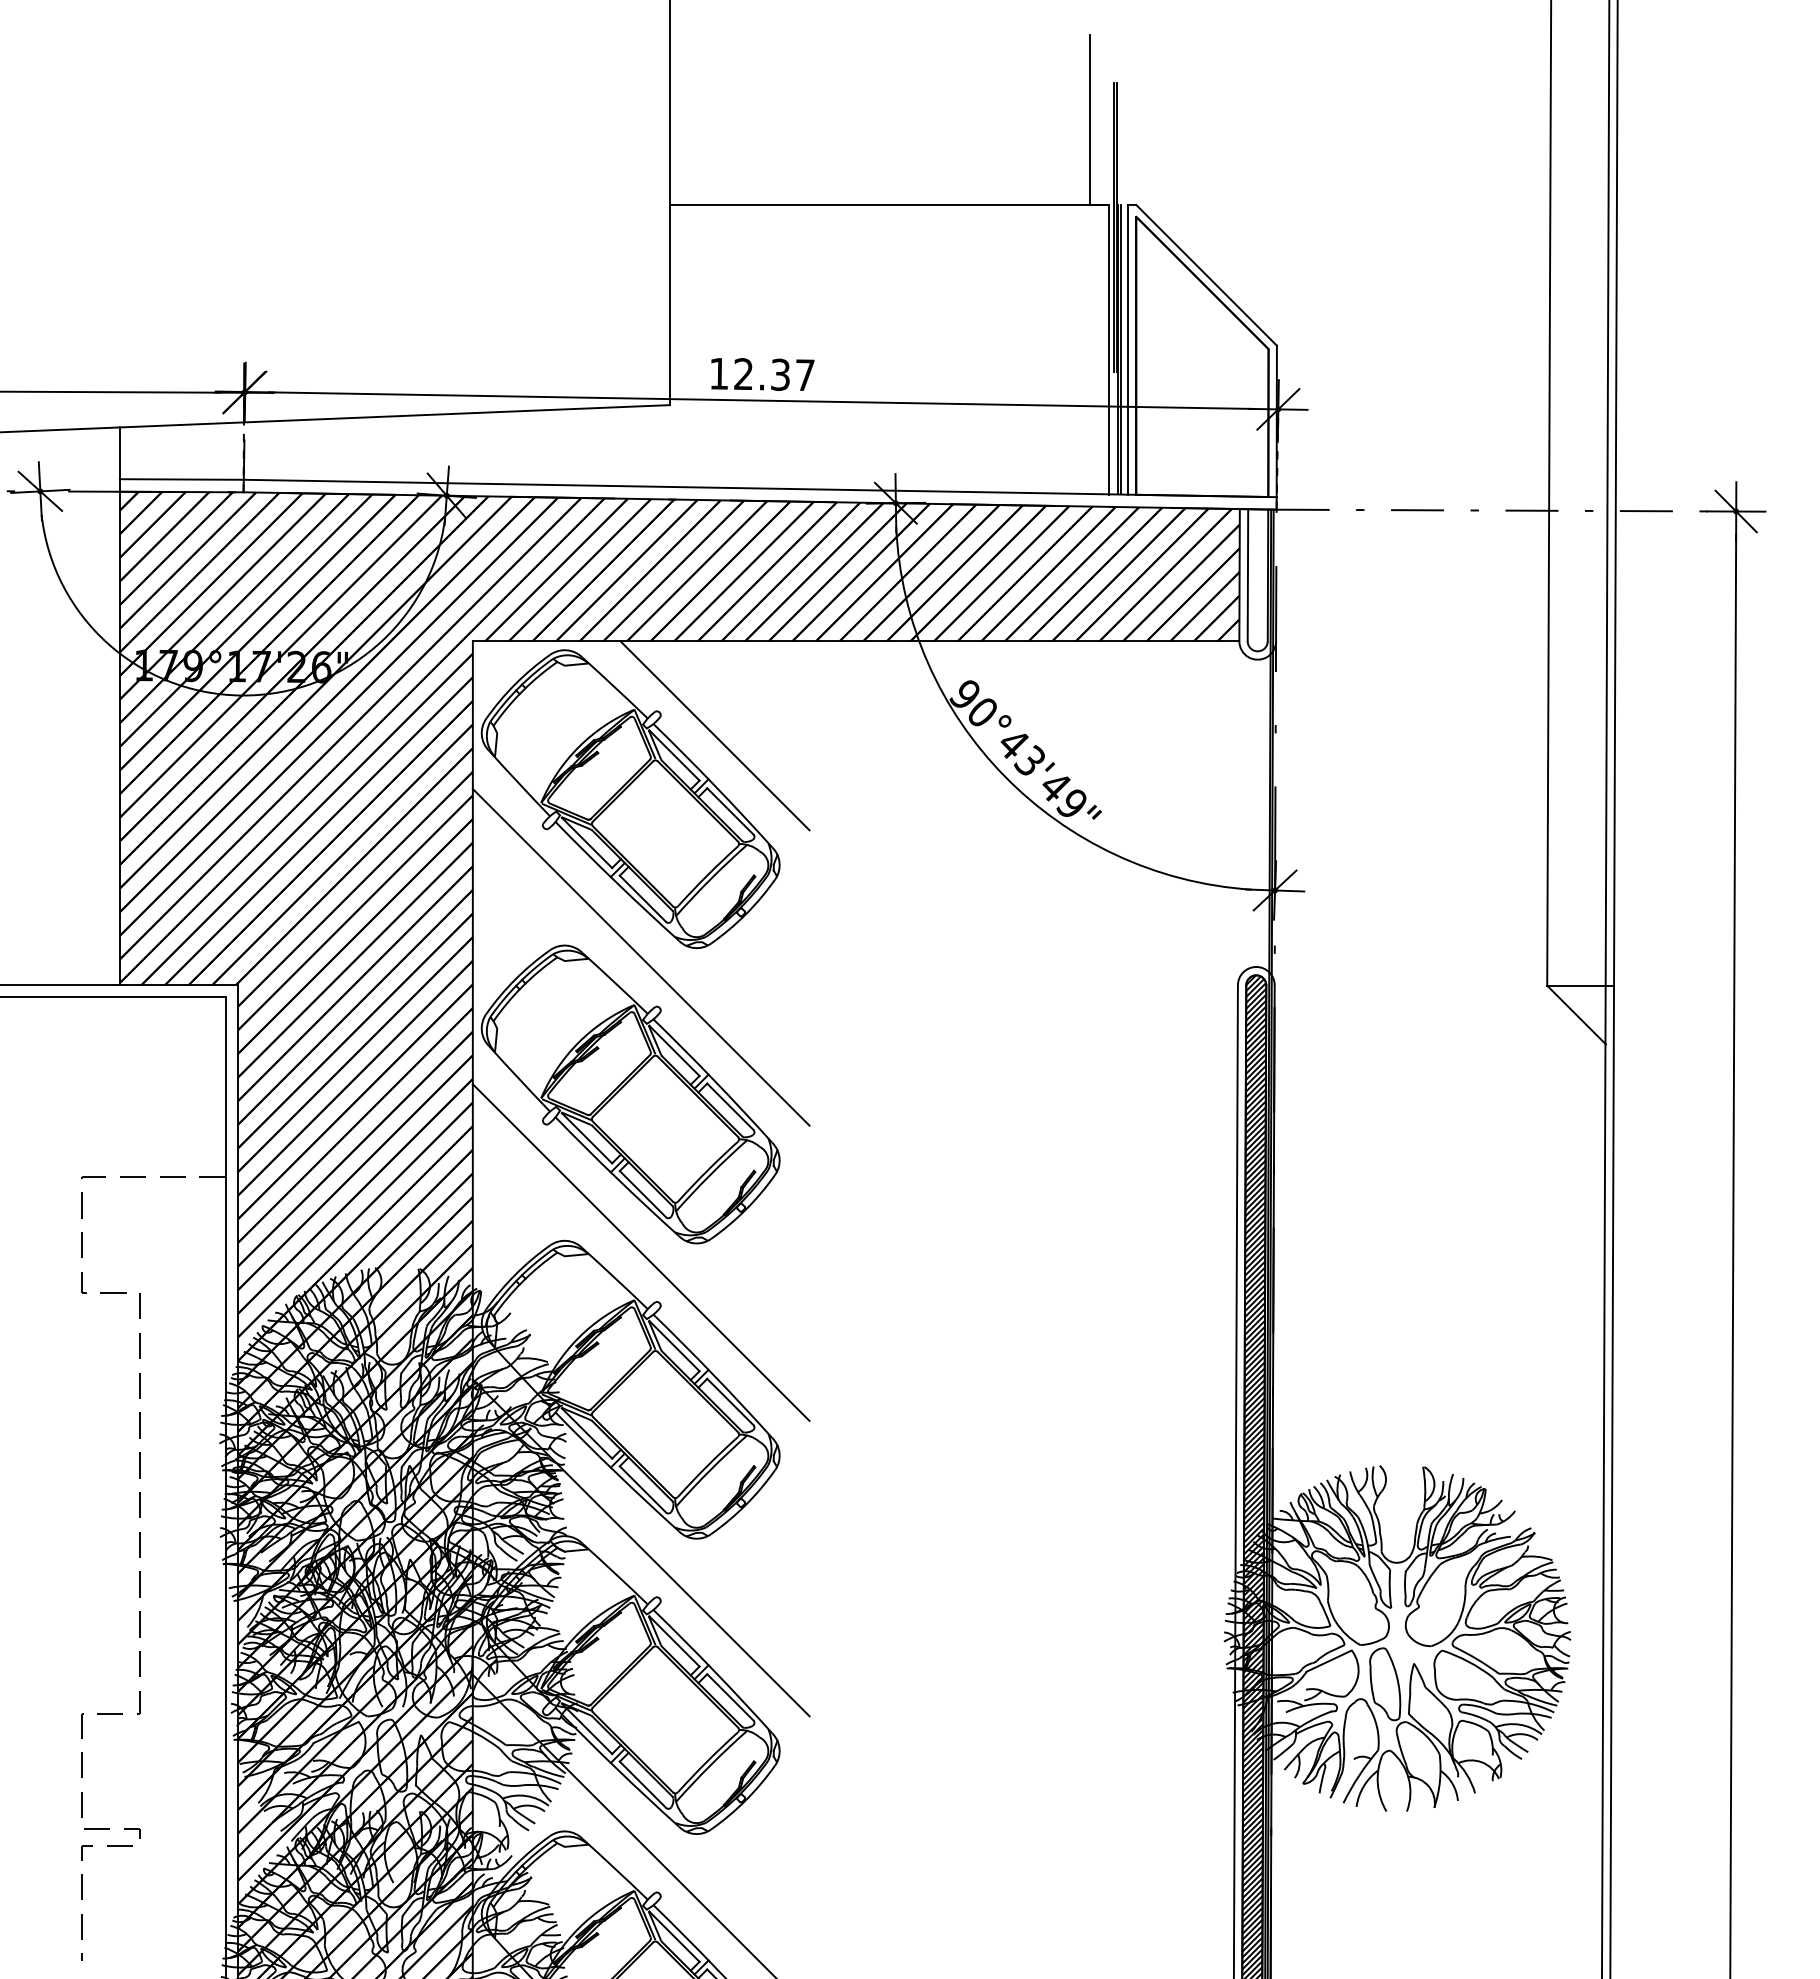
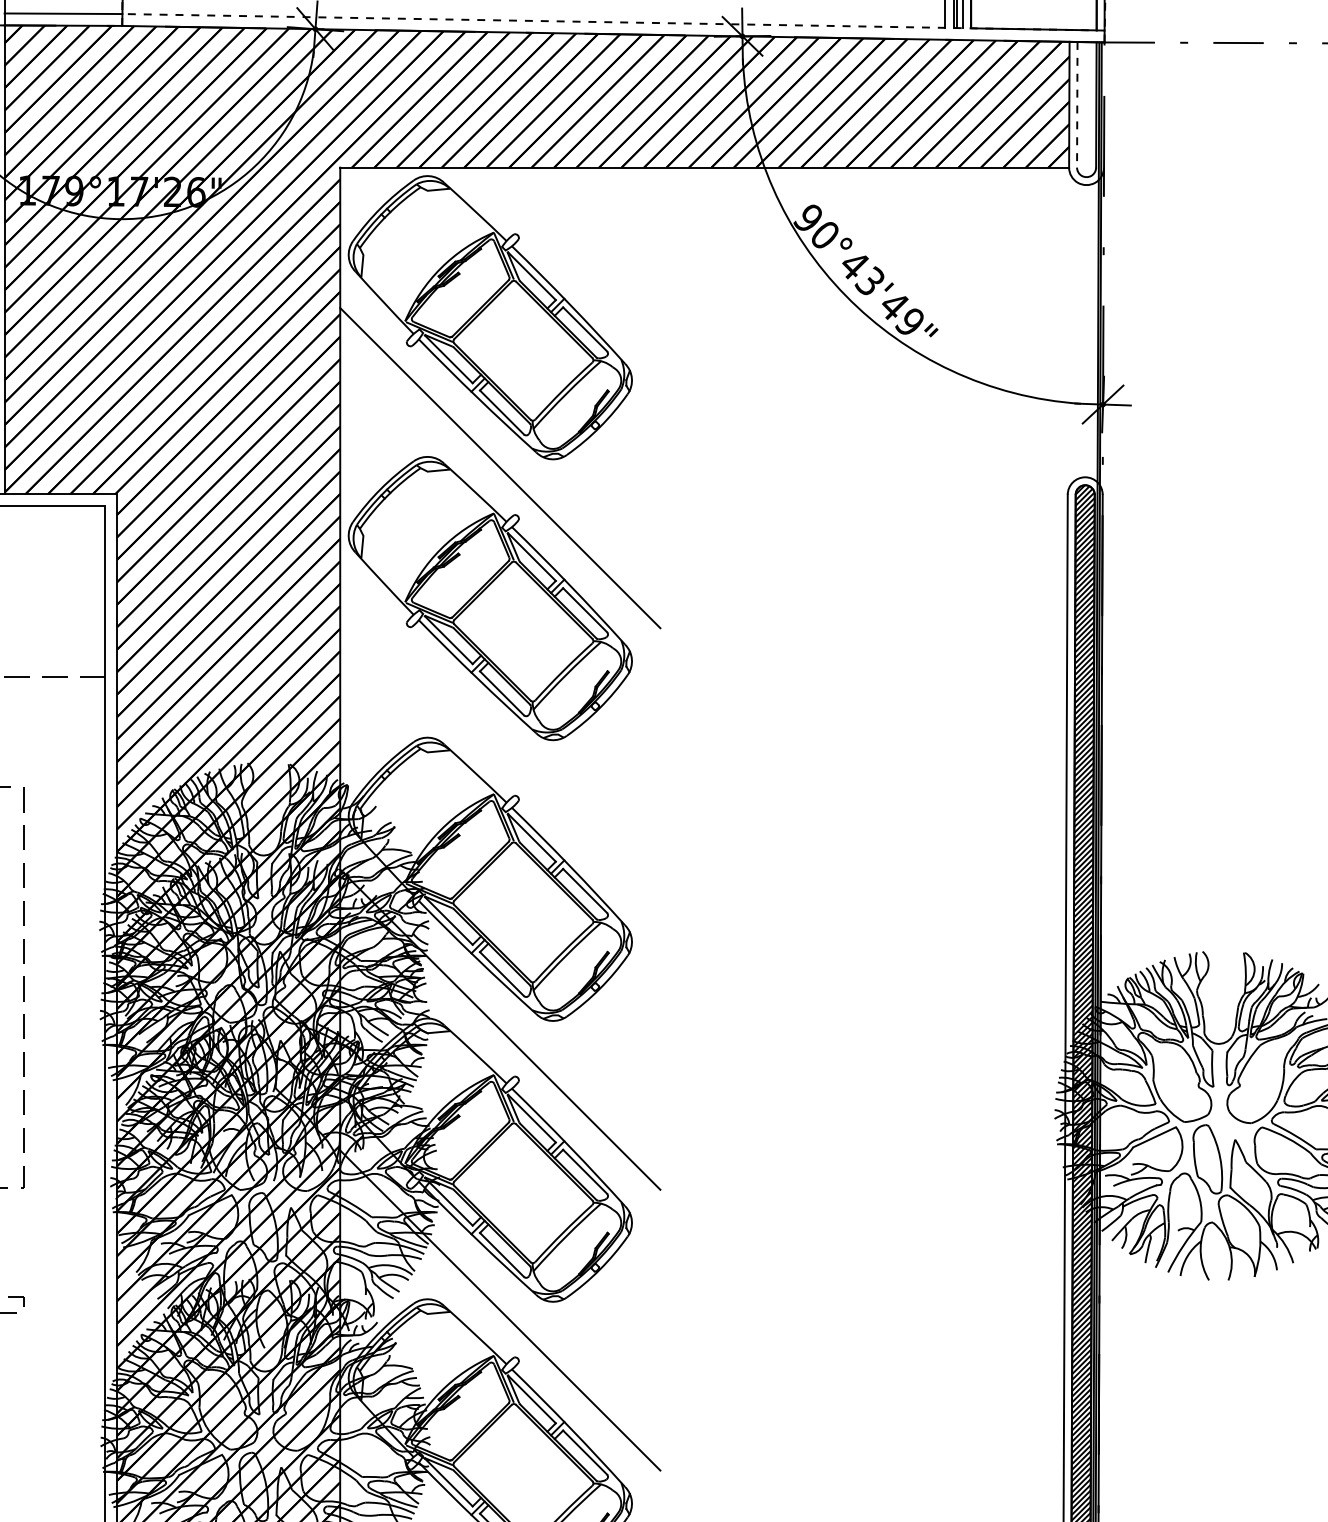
line: (760, 488) -> (613, 22), solid -> dashed
line: (1247, 575) -> (1076, 105), solid -> dashed
line: (714, 735) -> (570, 257), removed
line: (640, 1252) -> (499, 748), removed

